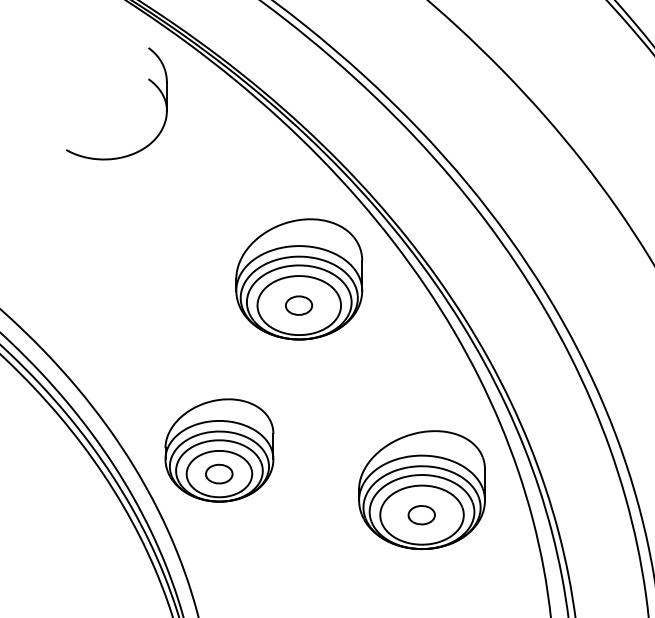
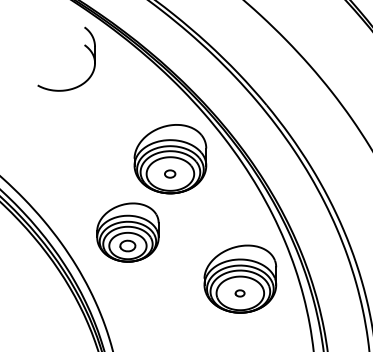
part: (297, 304) -> (169, 173), size x0.7
part: (218, 450) -> (127, 232), moved
part: (420, 515) -> (239, 293), size x0.6

